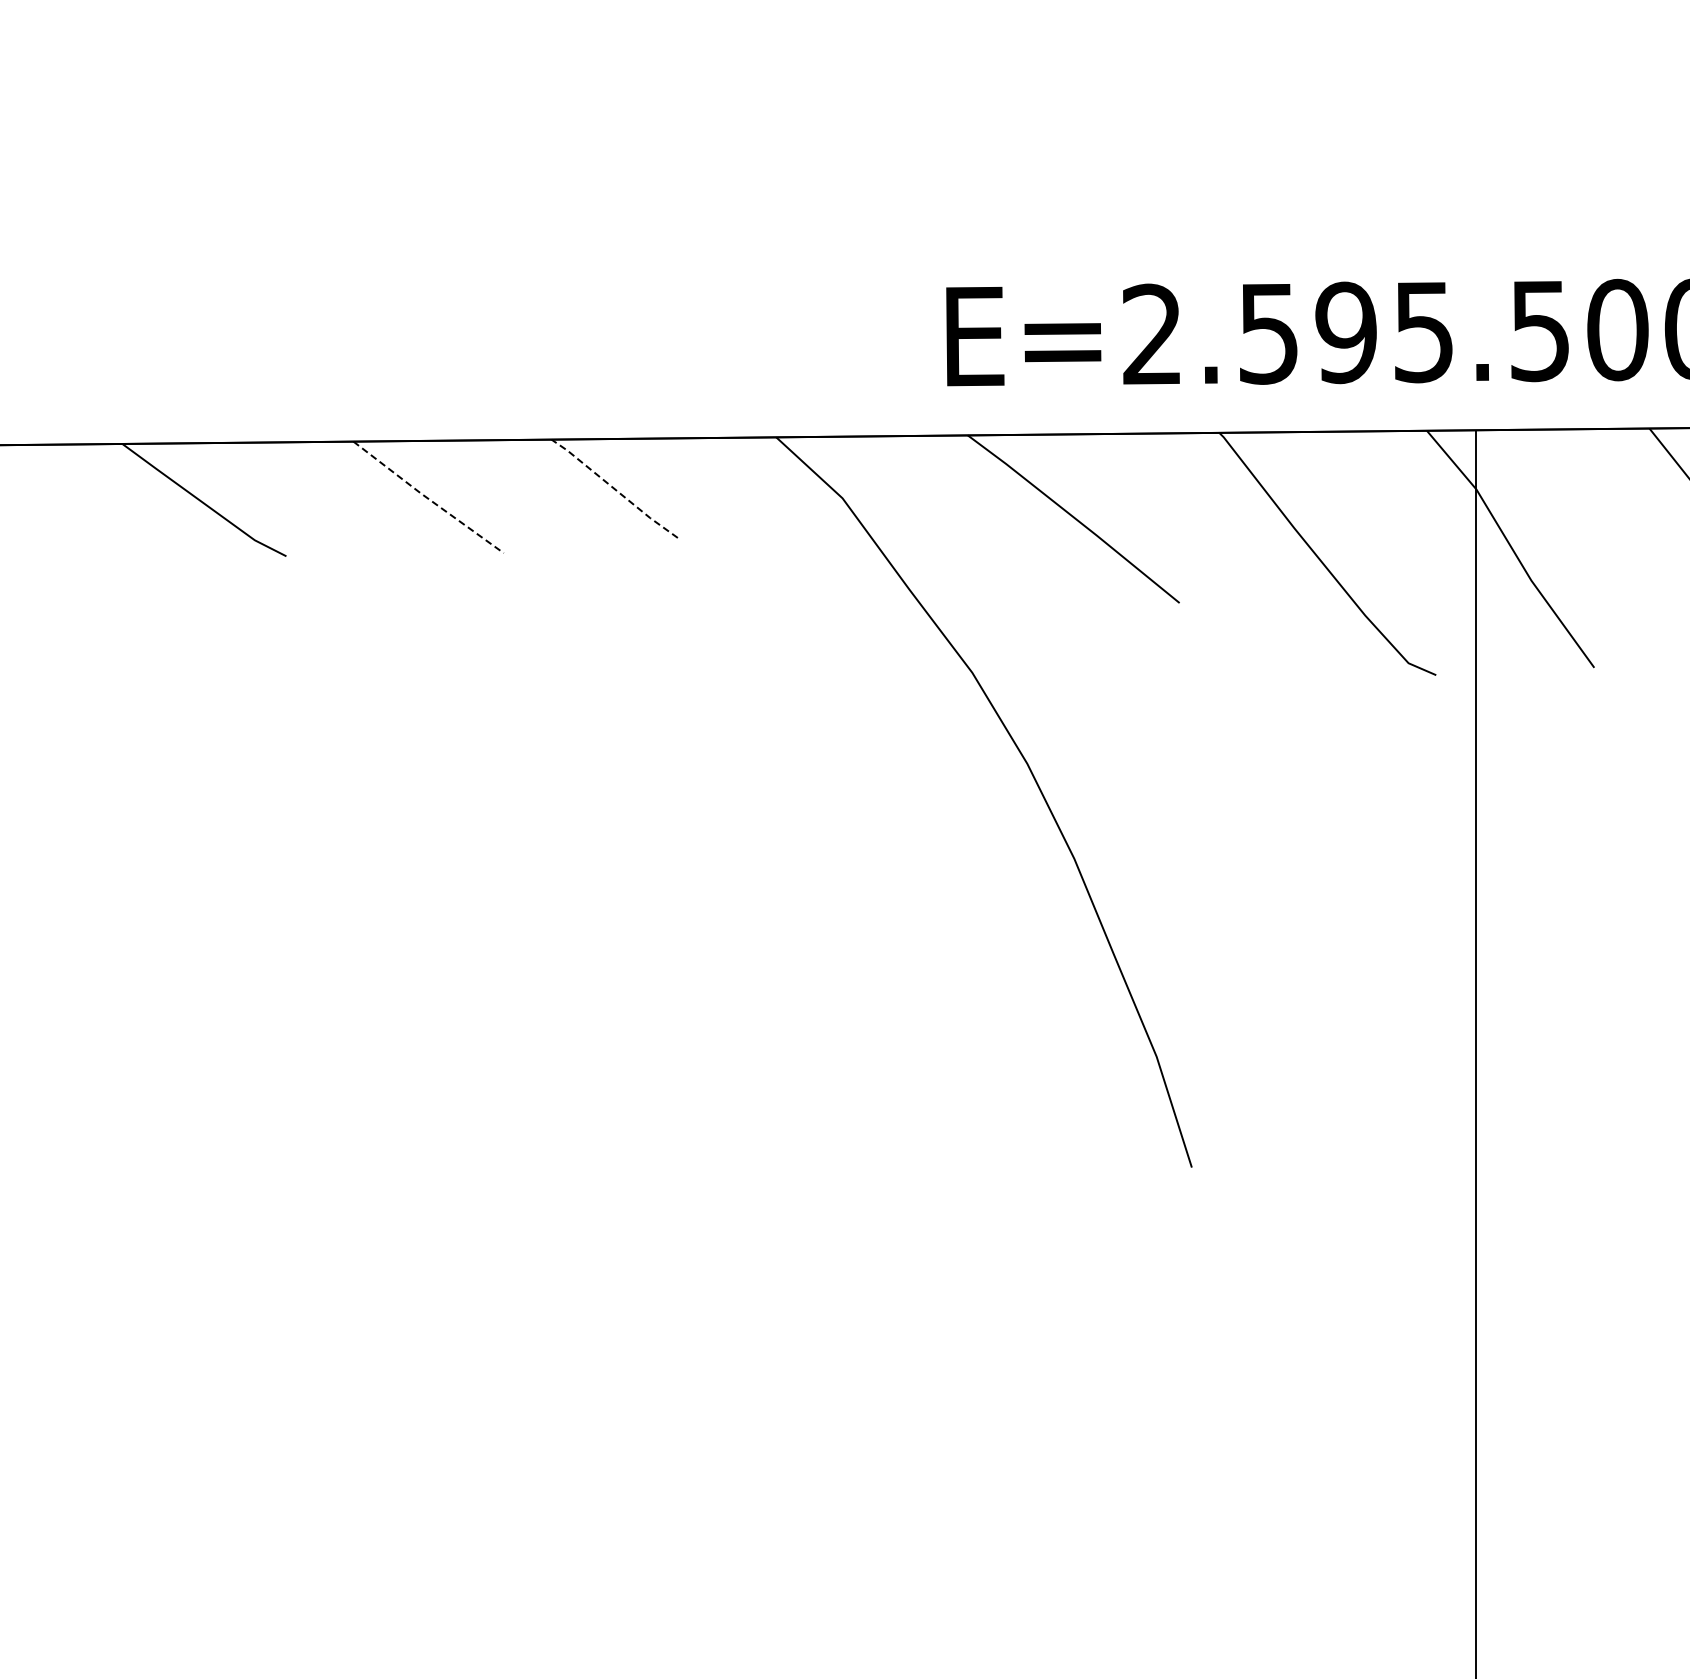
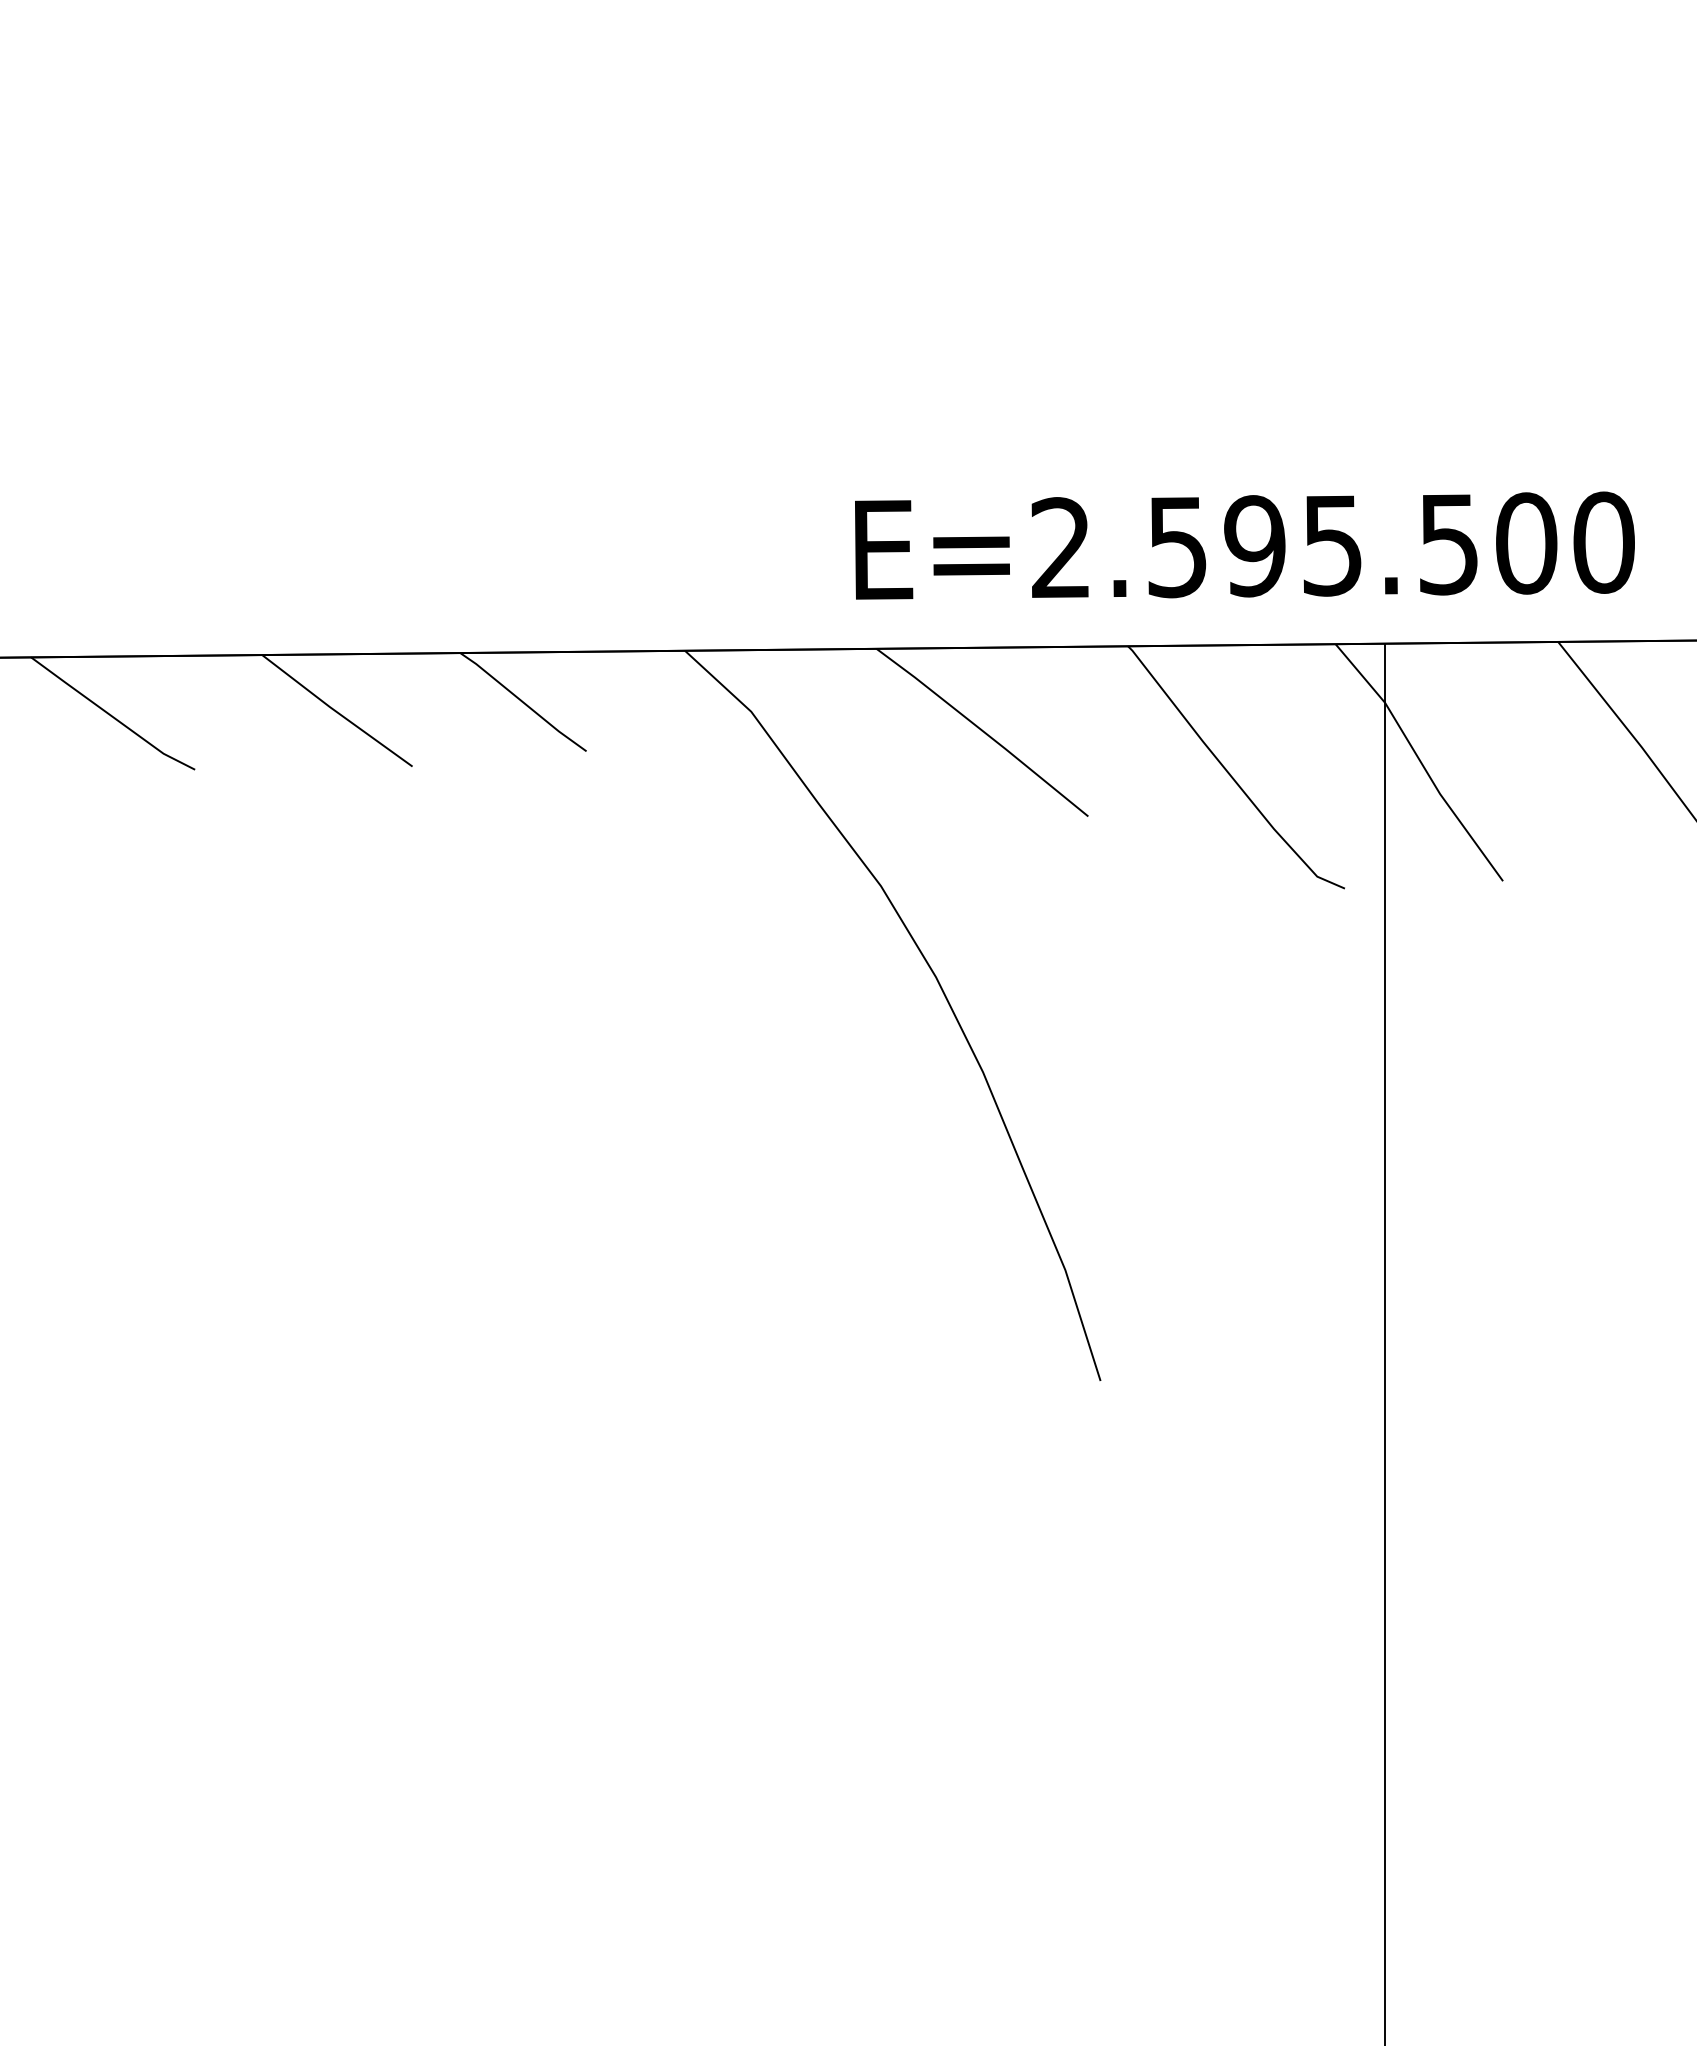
line: (613, 488) -> (522, 701), dashed -> solid
line: (427, 498) -> (336, 711), dashed -> solid

